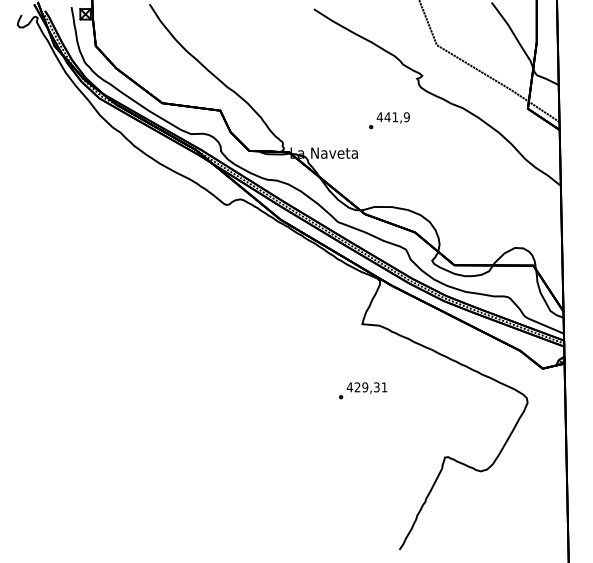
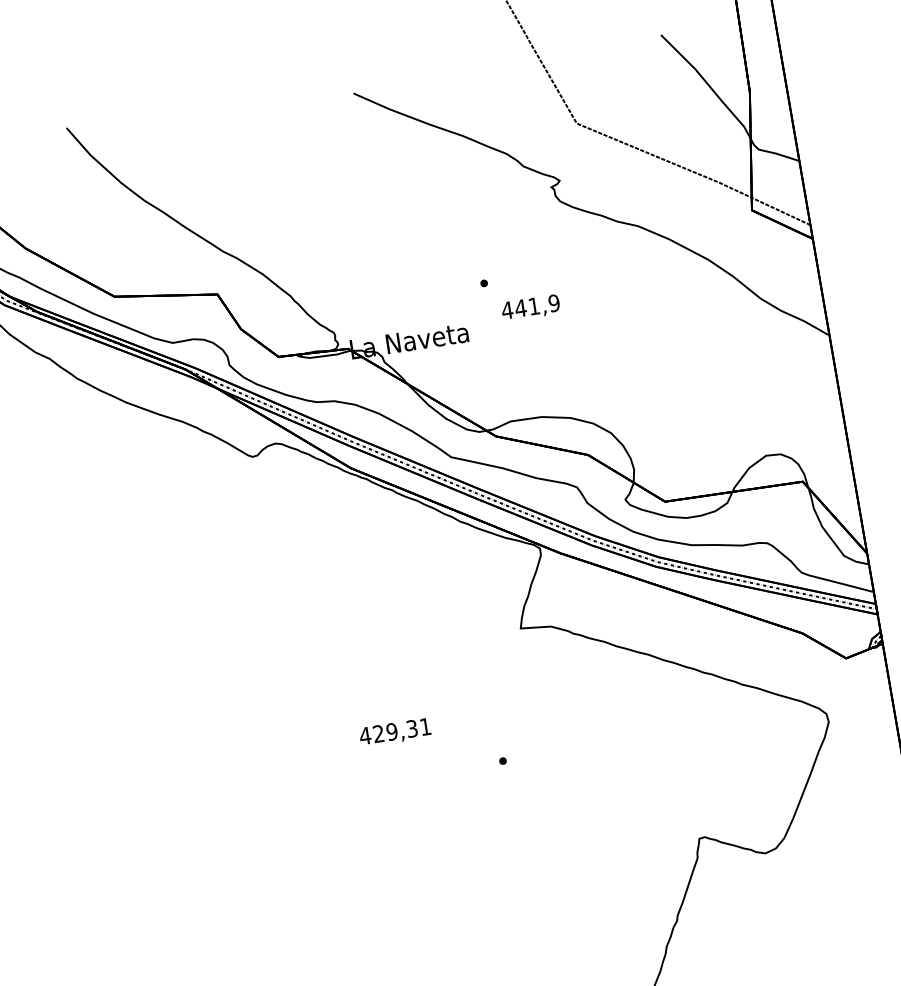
text: (392, 117) -> (529, 307), moved
text: (366, 387) -> (394, 731), moved

